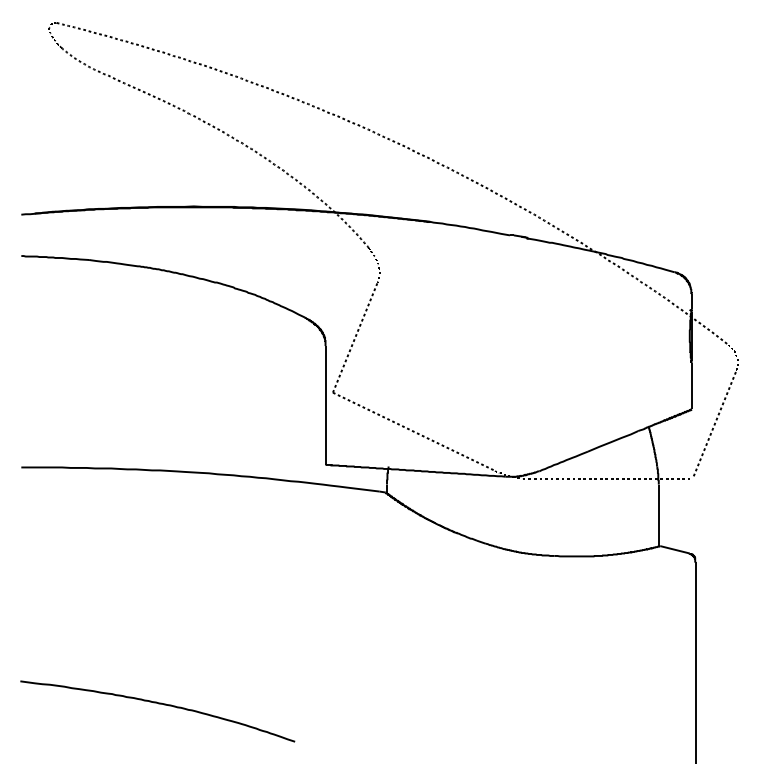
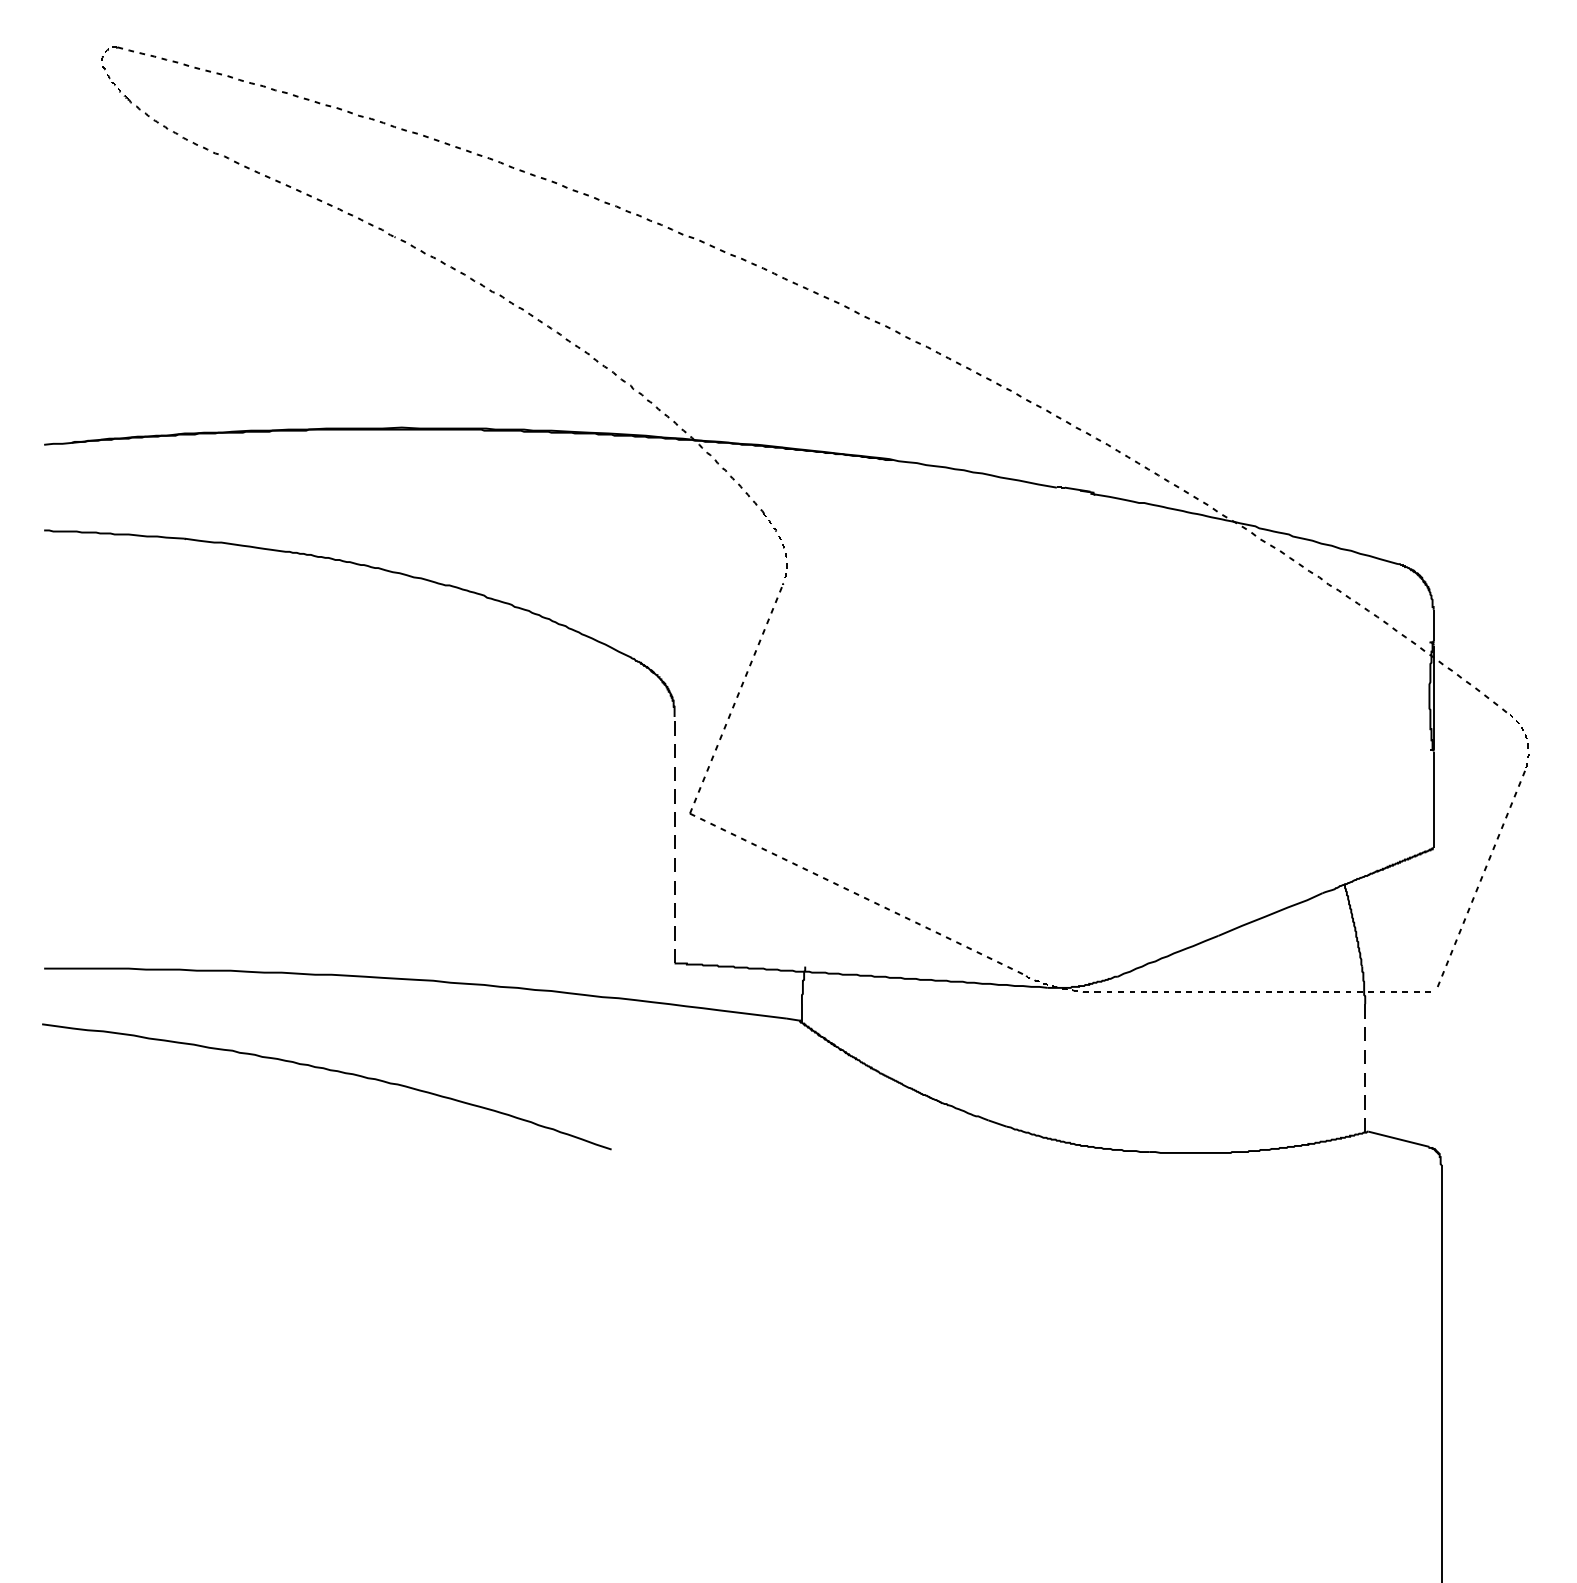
line: (325, 405) -> (674, 840), solid -> dashed
line: (658, 515) -> (1364, 1068), solid -> dashed
curve: (158, 704) -> (328, 1072), moved

